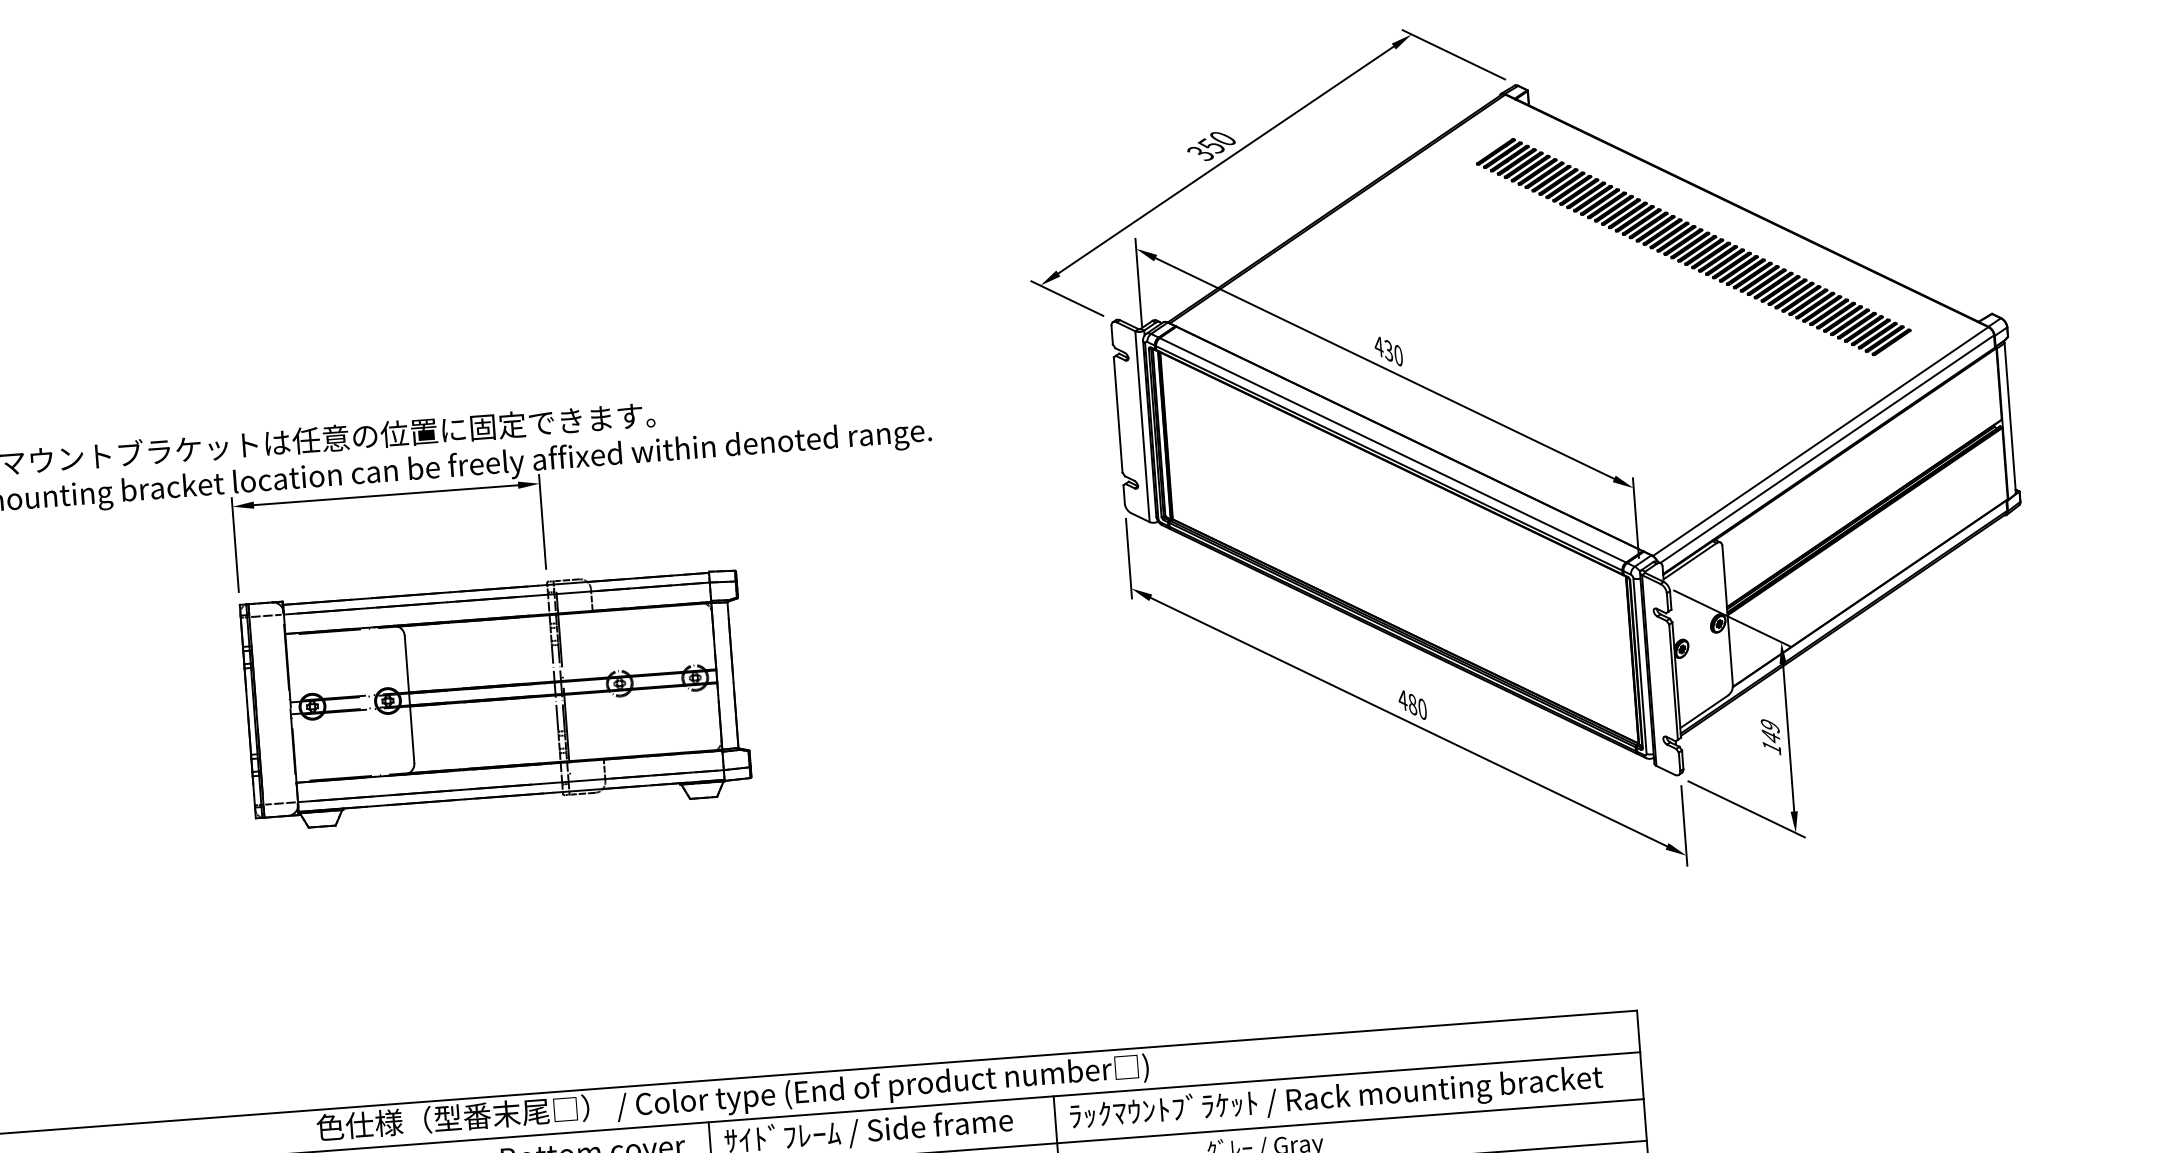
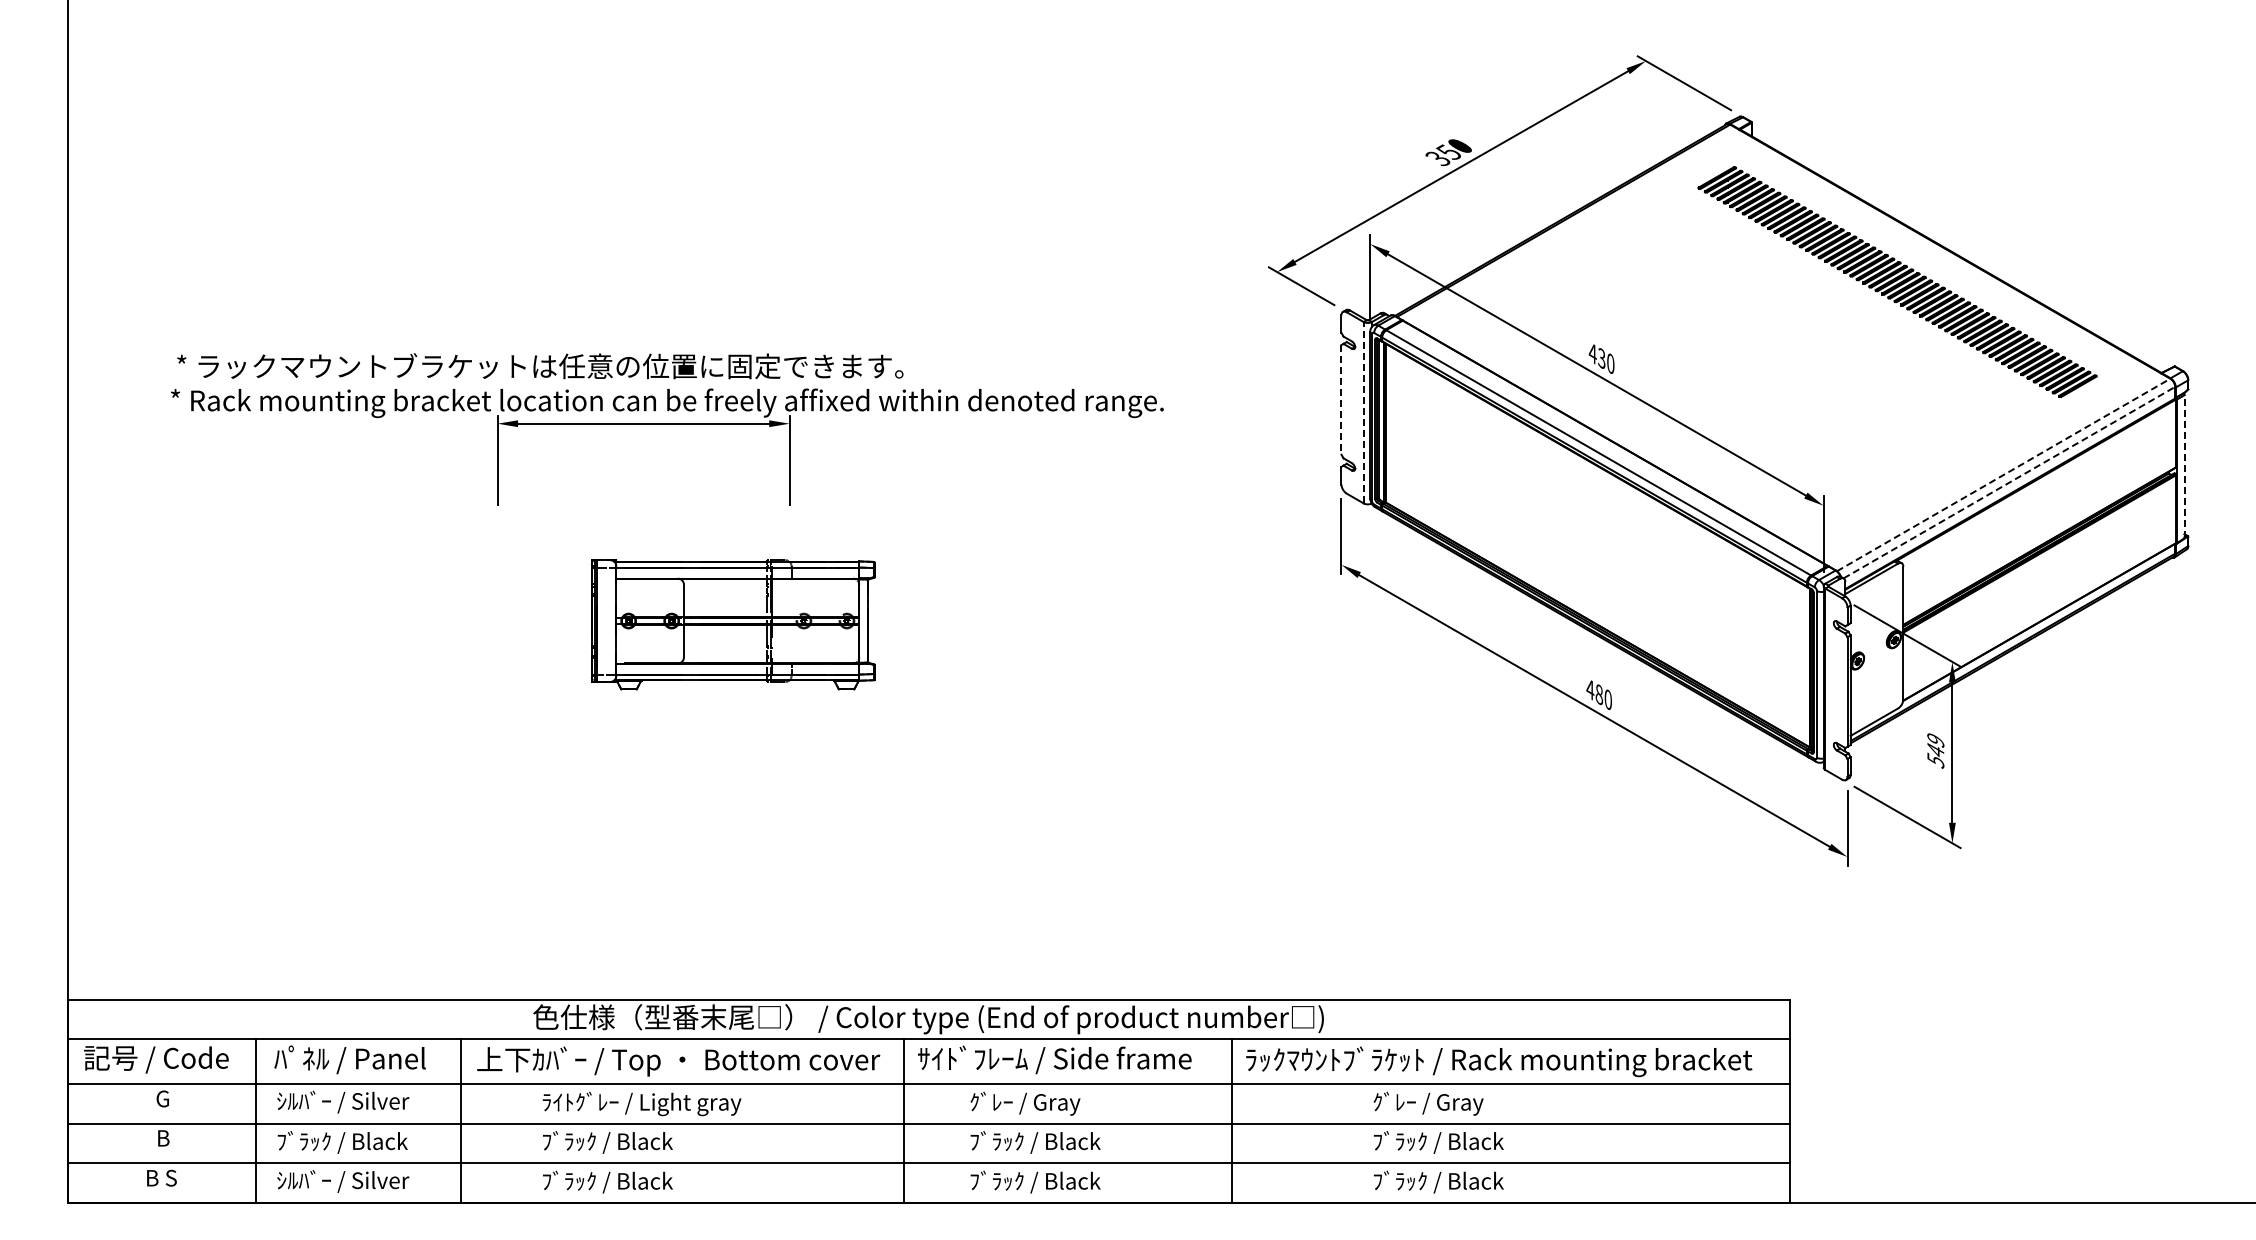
line: (1118, 414) -> (1341, 399), solid -> dashed
line: (2010, 418) -> (2184, 466), solid -> dashed
line: (1142, 426) -> (1363, 412), solid -> dashed
line: (1821, 440) -> (2004, 474), solid -> dashed
line: (1827, 449) -> (2009, 482), solid -> dashed
part: (495, 699) -> (732, 624), size x0.6
text: (1771, 747) -> (1935, 760), 149 -> 549

